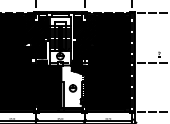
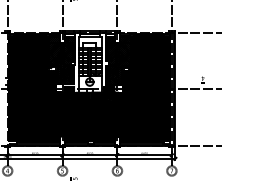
hatch: (73, 86) -> (104, 116), added

